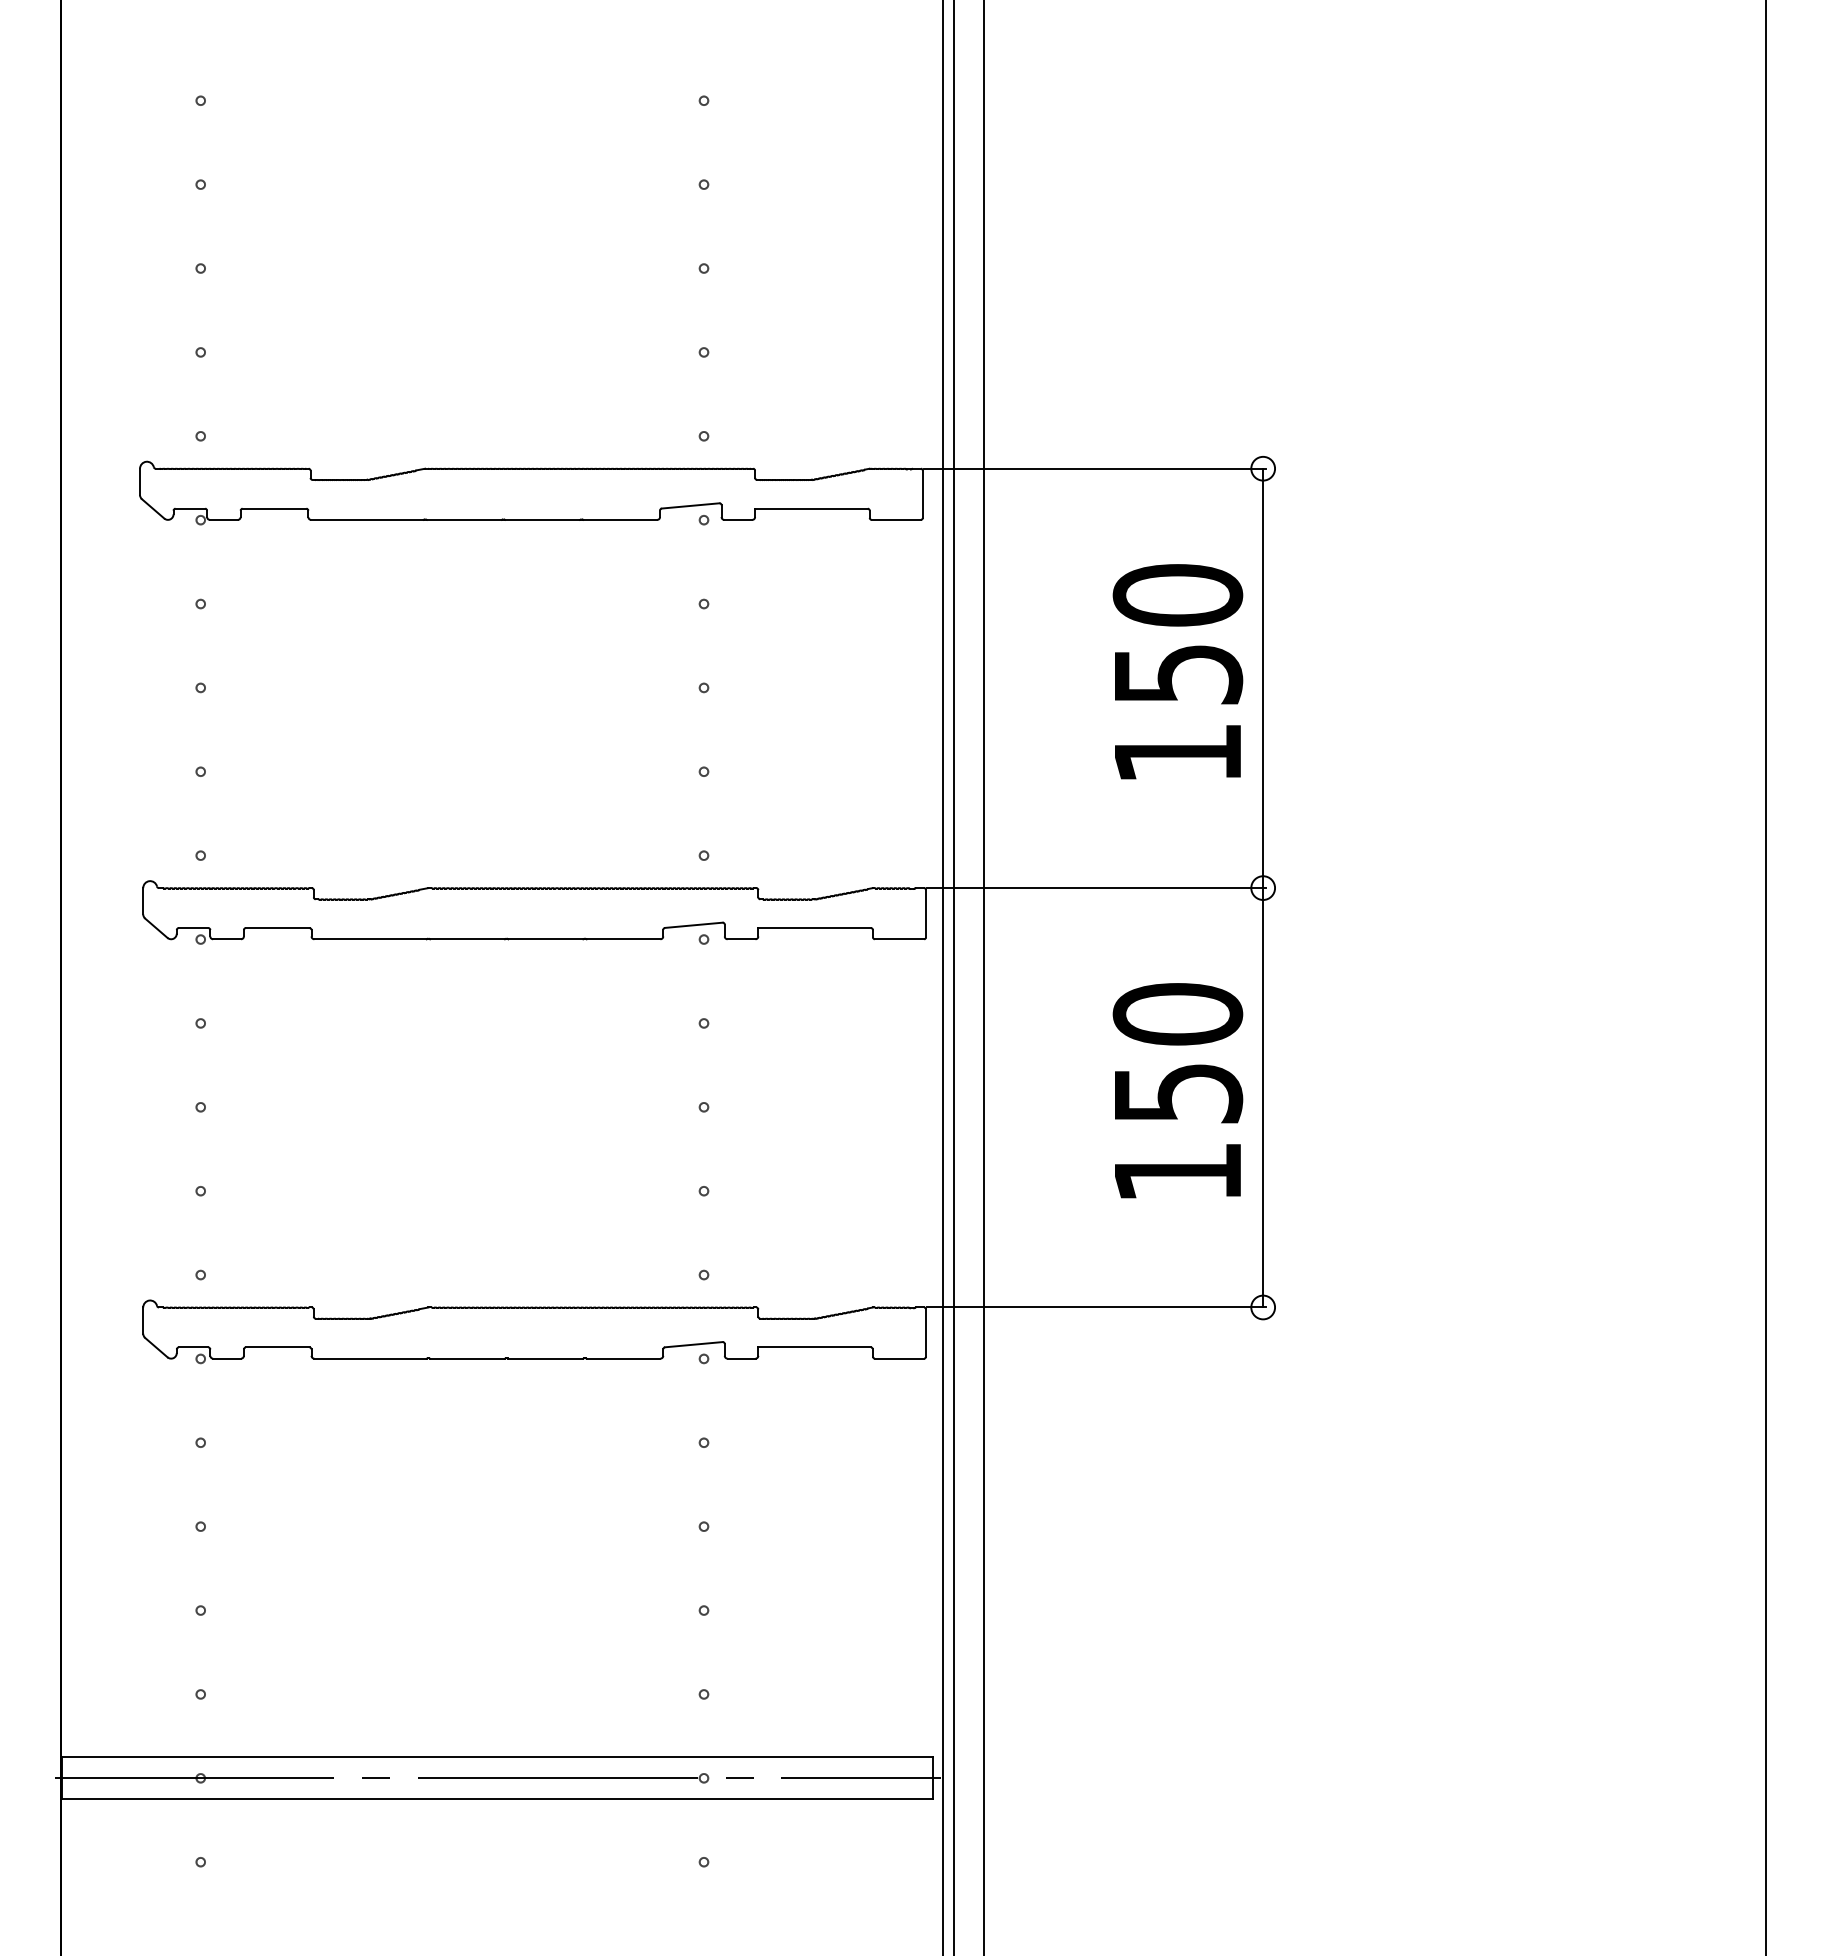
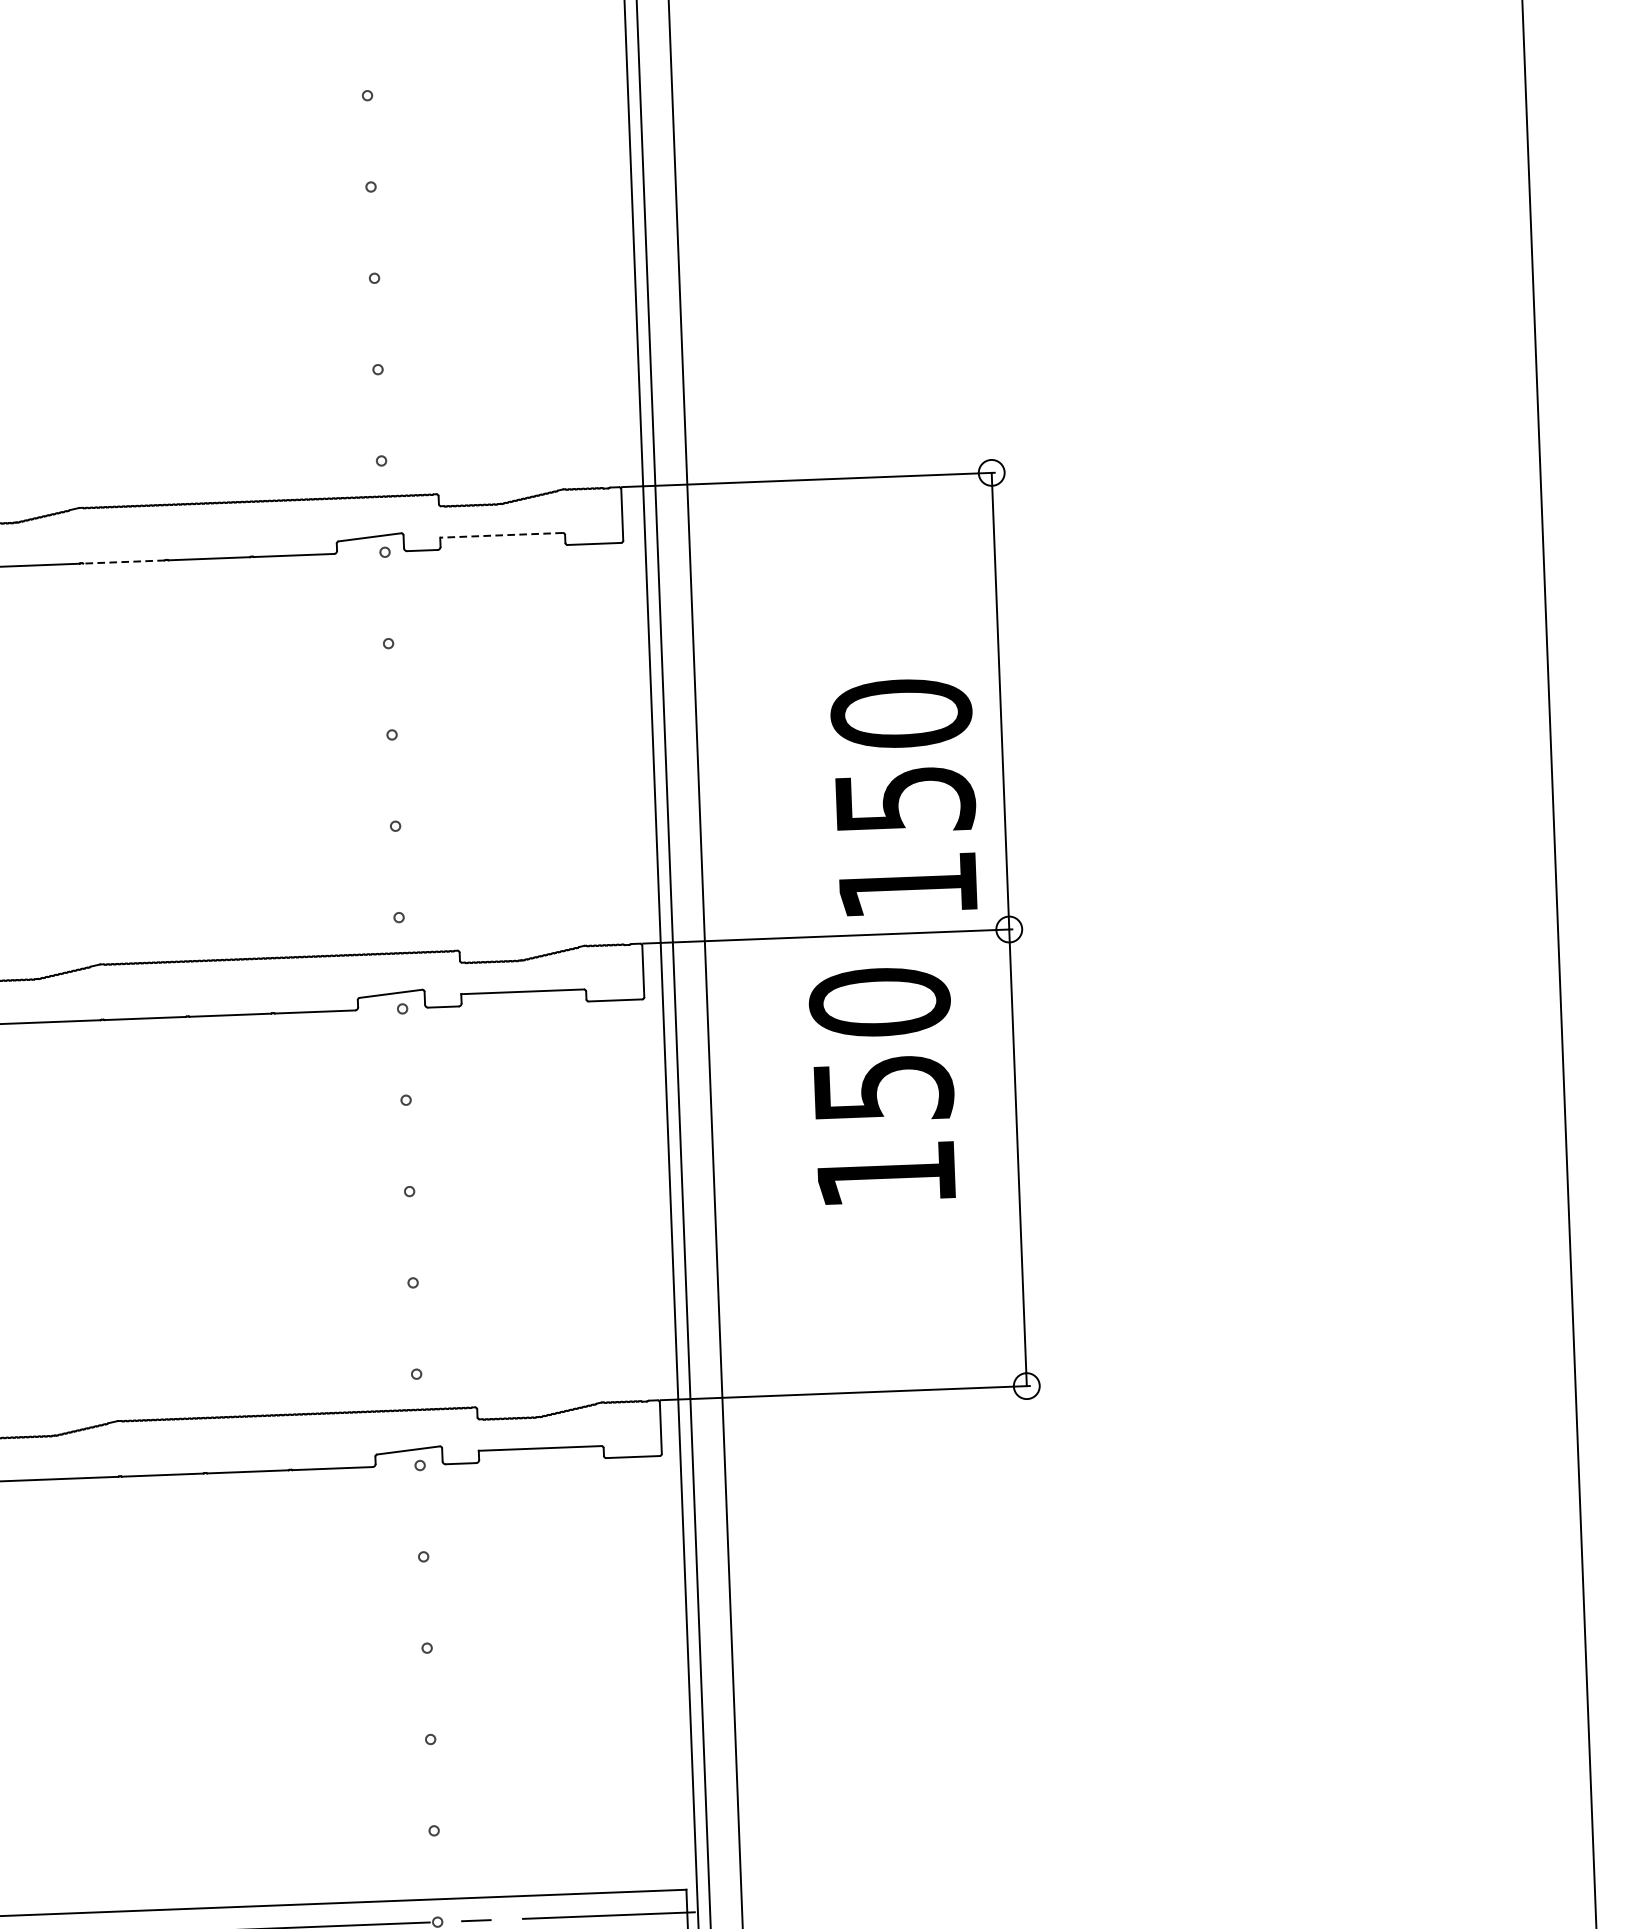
line: (810, 508) -> (500, 535), solid -> dashed
line: (464, 519) -> (124, 561), solid -> dashed
text: (1177, 671) -> (904, 796), moved
text: (1177, 1090) -> (882, 1085), moved

